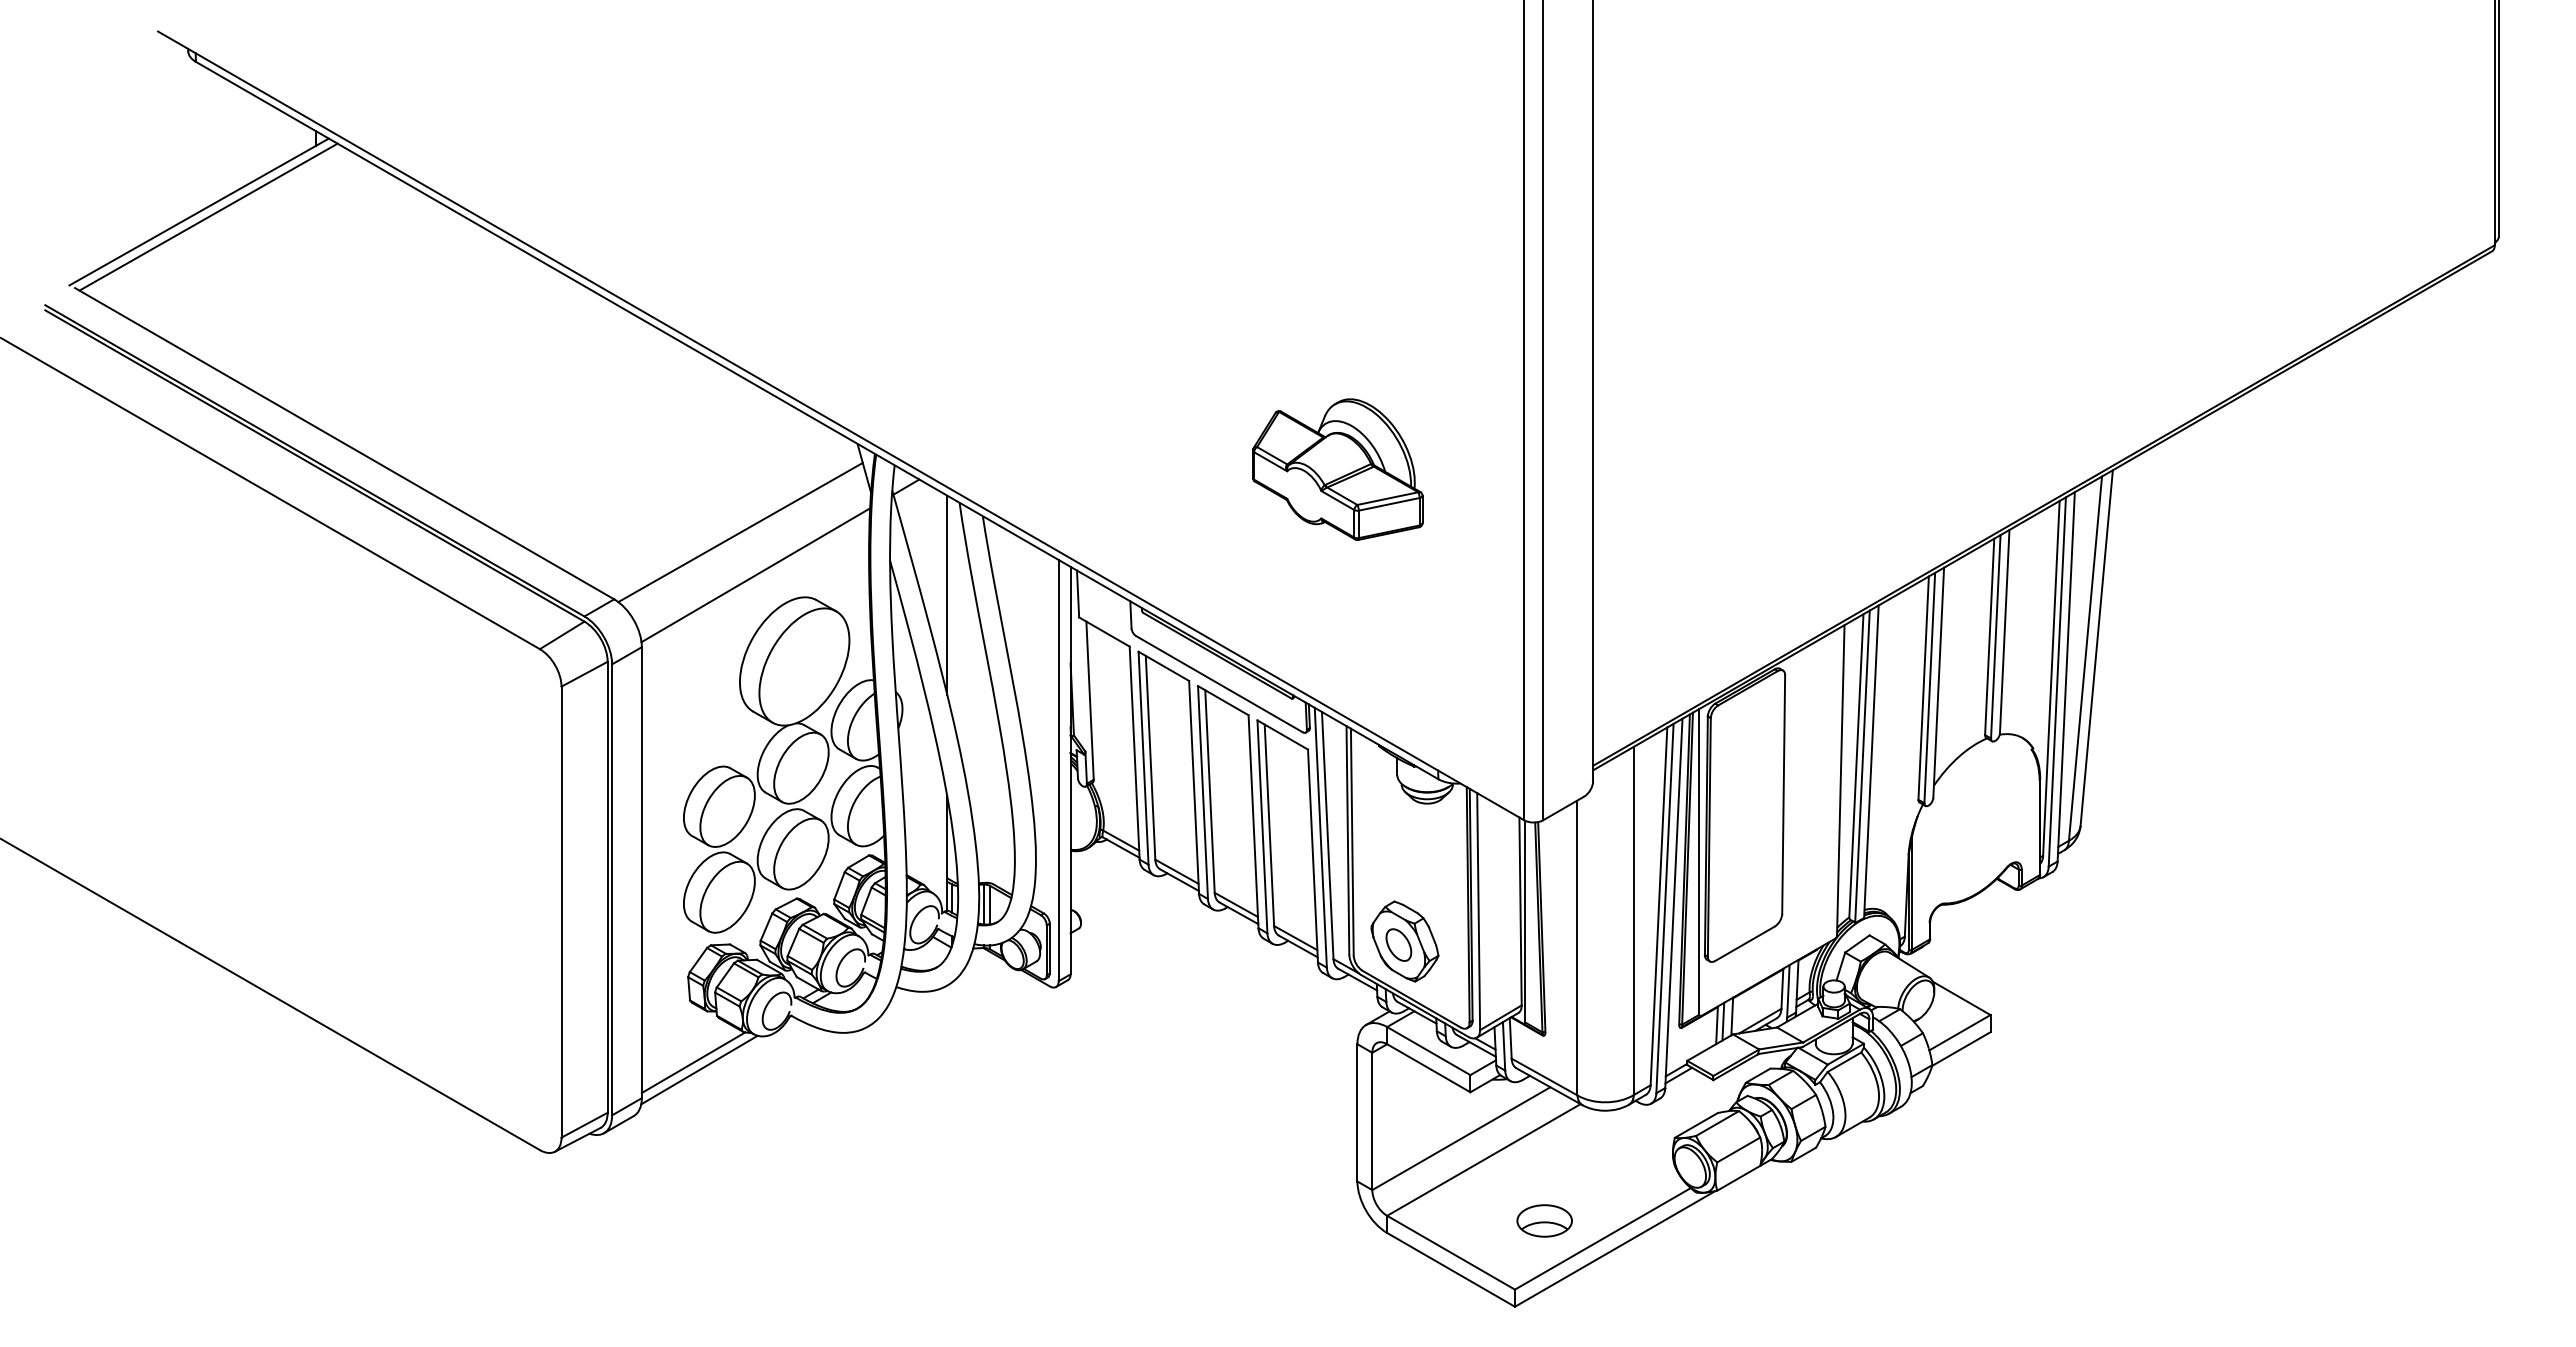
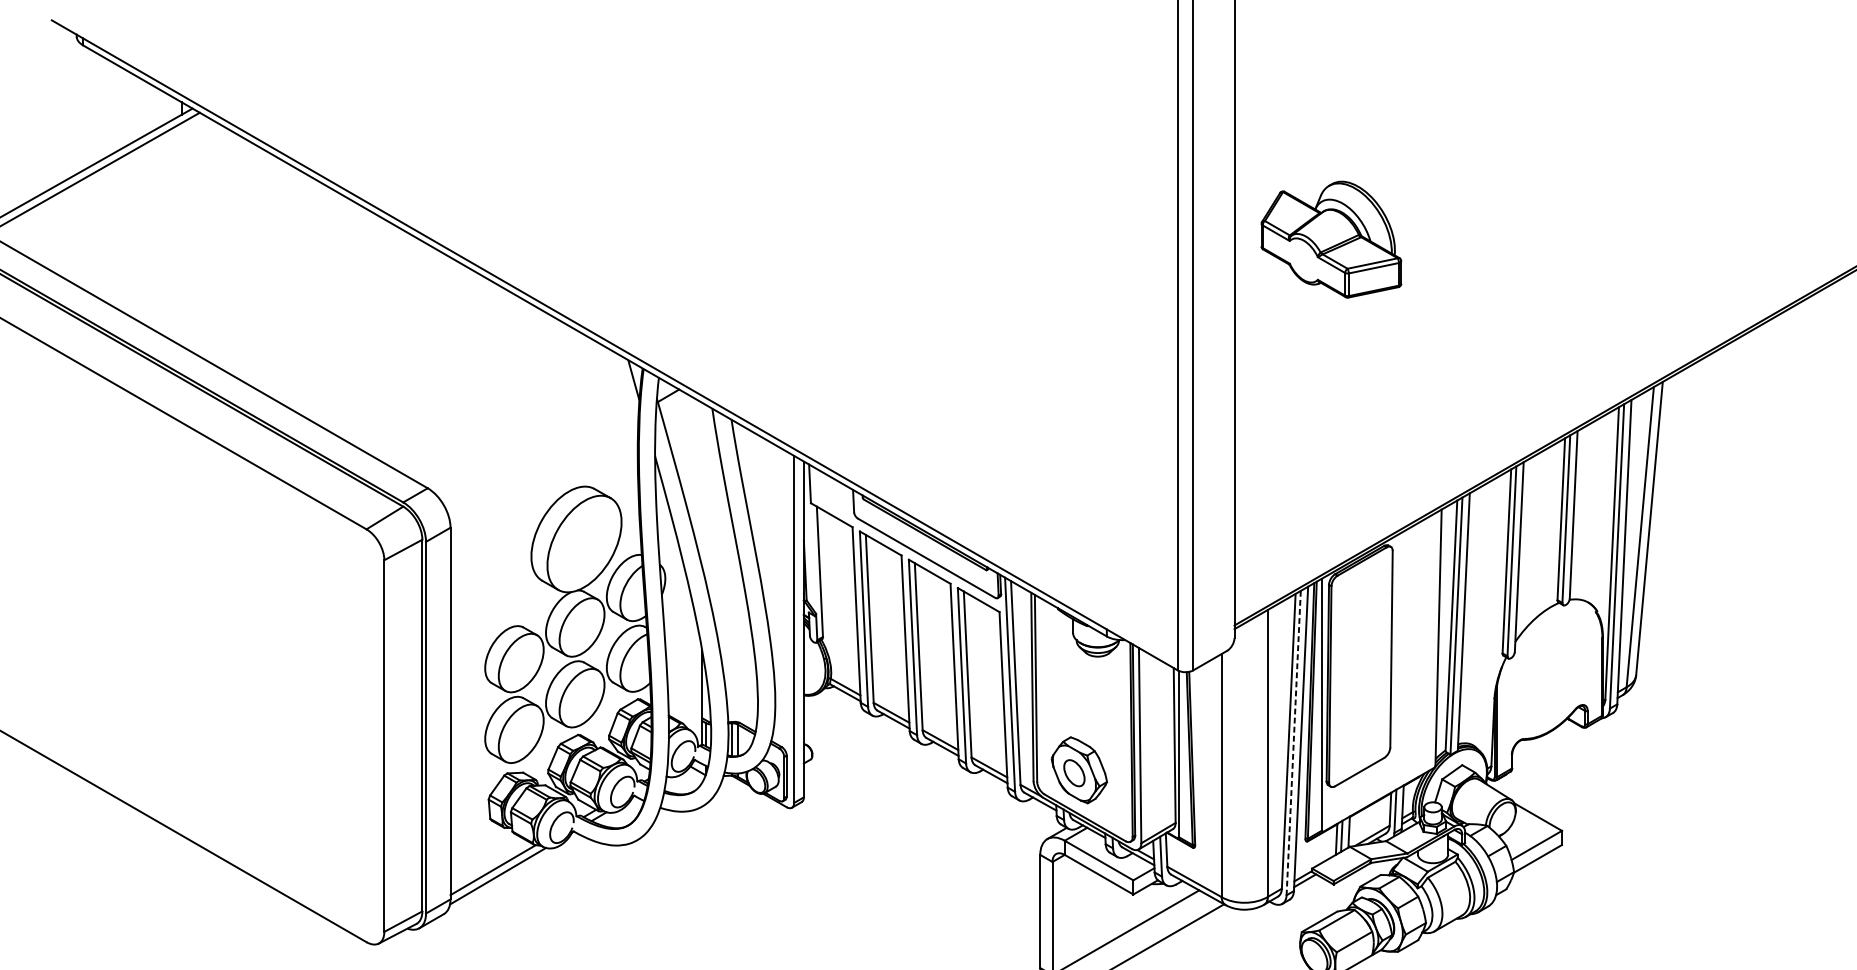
part: (1337, 469) -> (1331, 239), moved
line: (740, 532) -> (531, 433), removed
line: (755, 575) -> (544, 468), removed
line: (947, 594) -> (702, 484), removed
line: (1664, 908) -> (1293, 743), solid -> dashed

